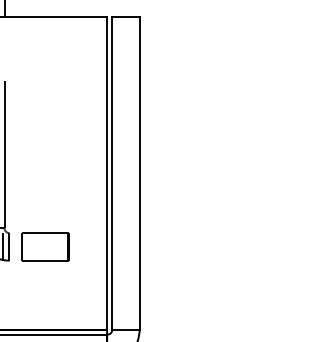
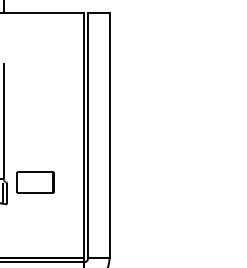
part: (45, 246) -> (35, 182), moved

